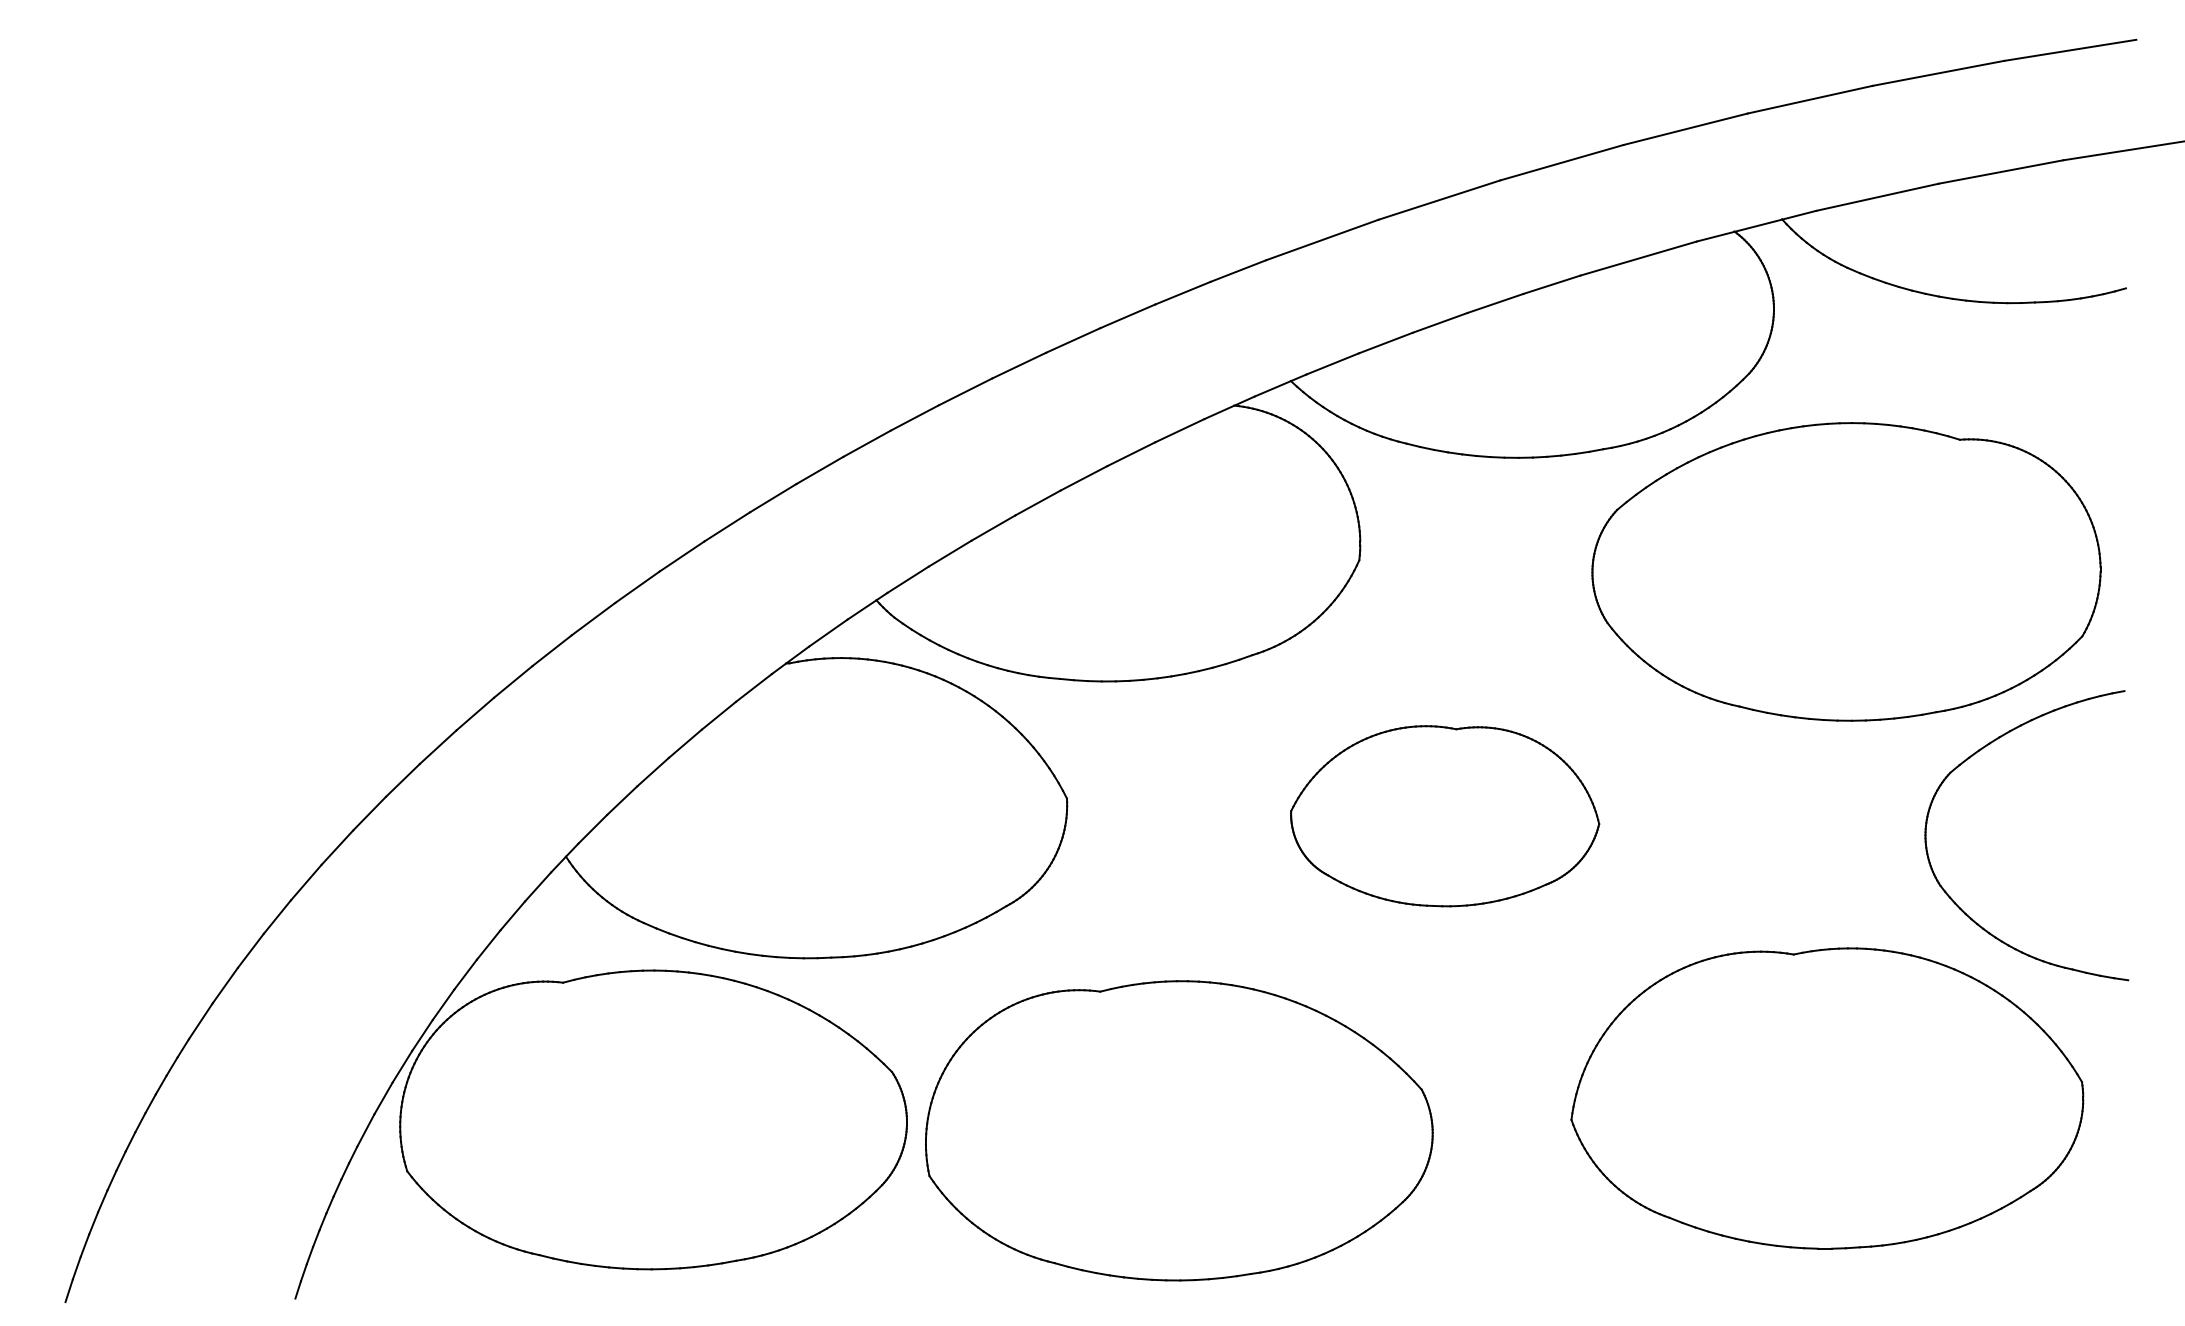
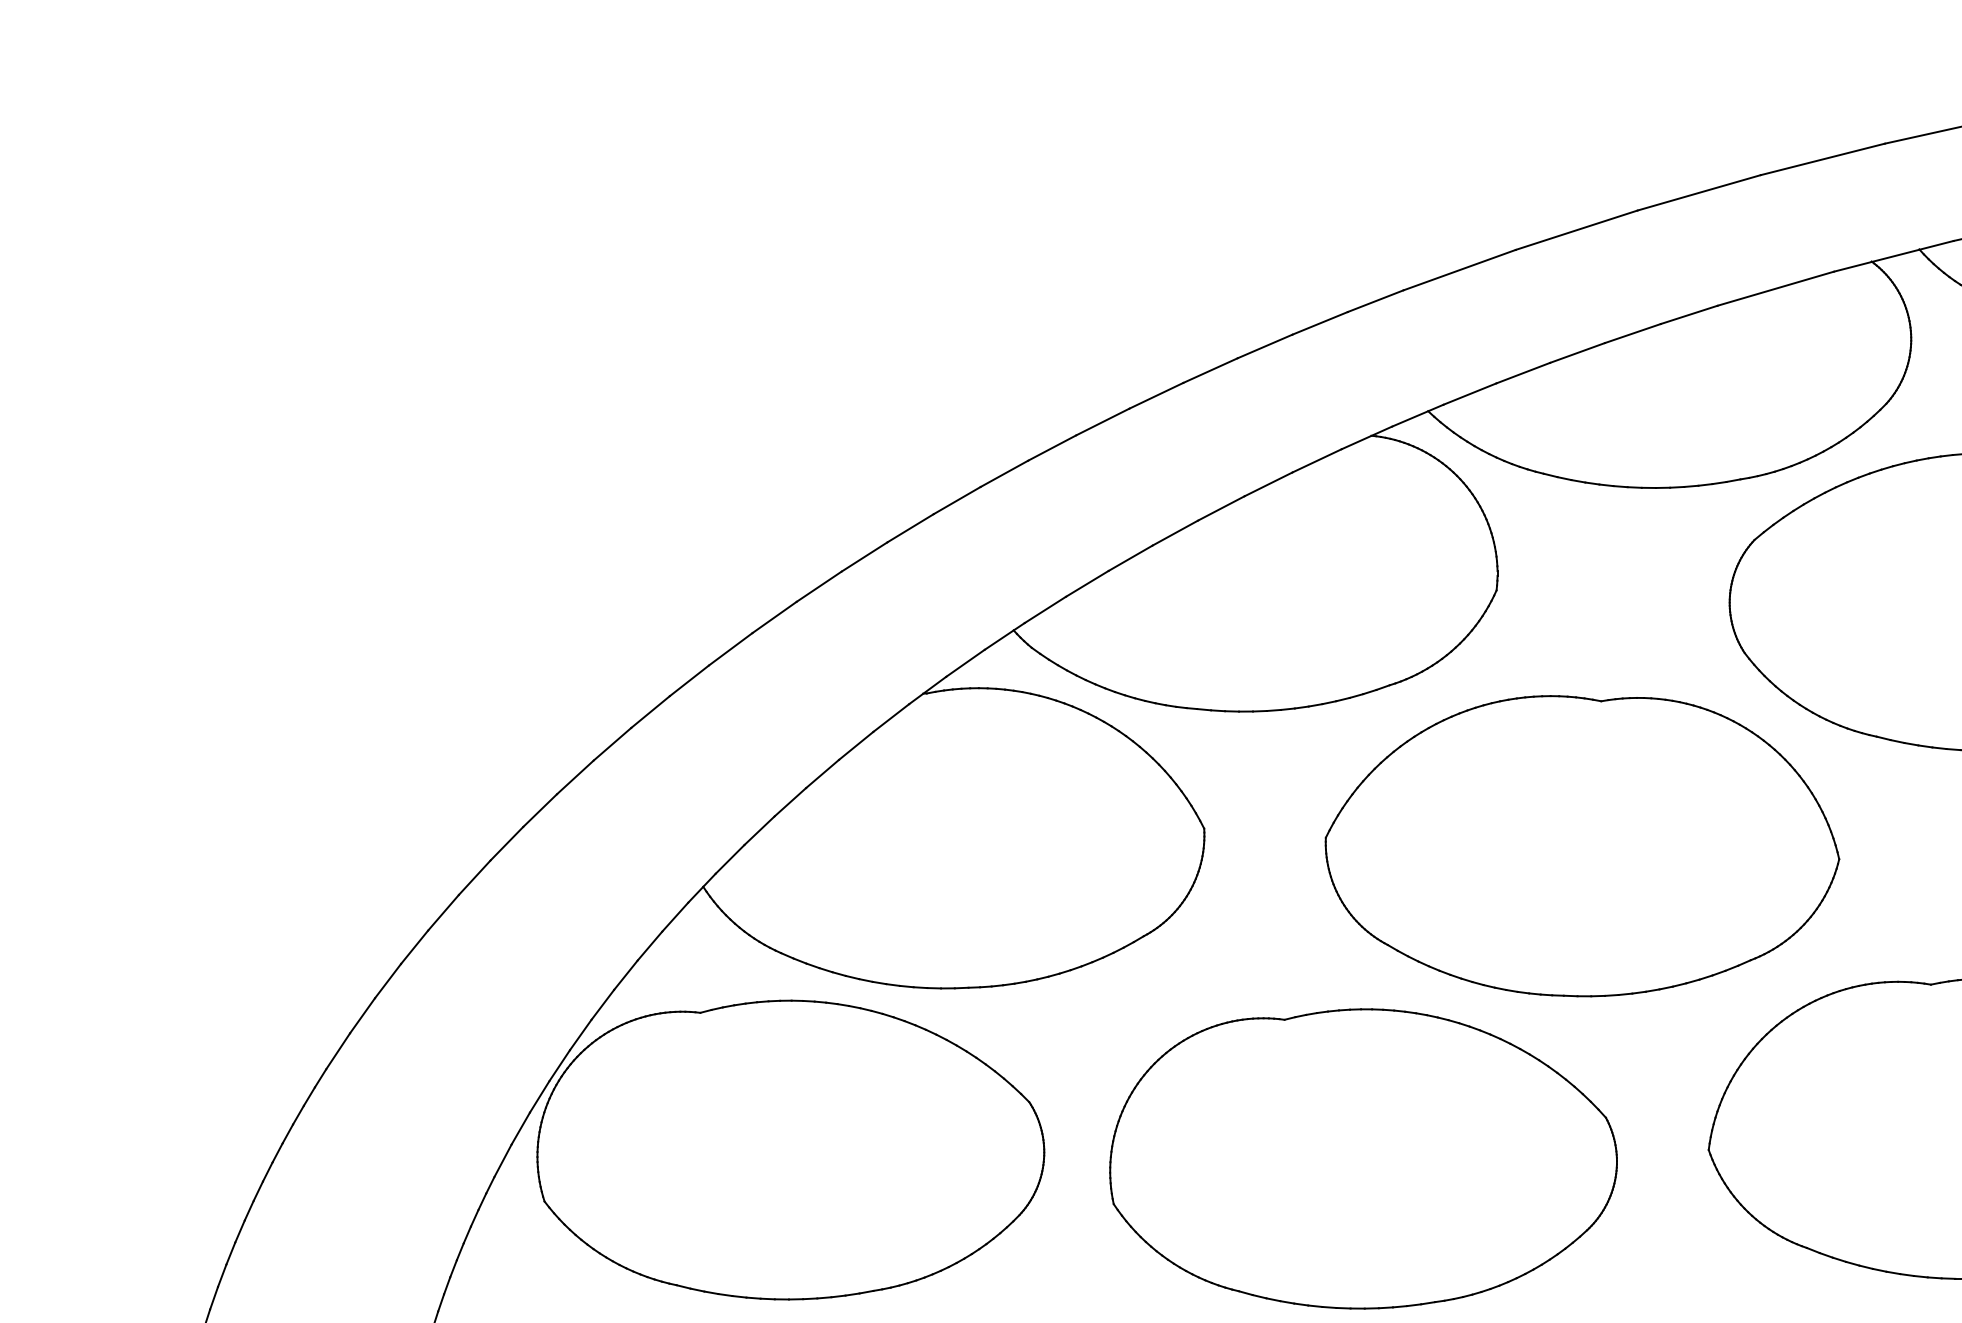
part: (1444, 816) -> (1581, 846), size x1.67
part: (1179, 1130) -> (1363, 1158), moved

